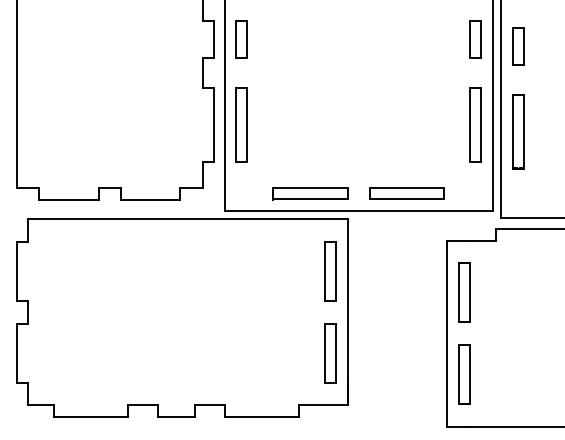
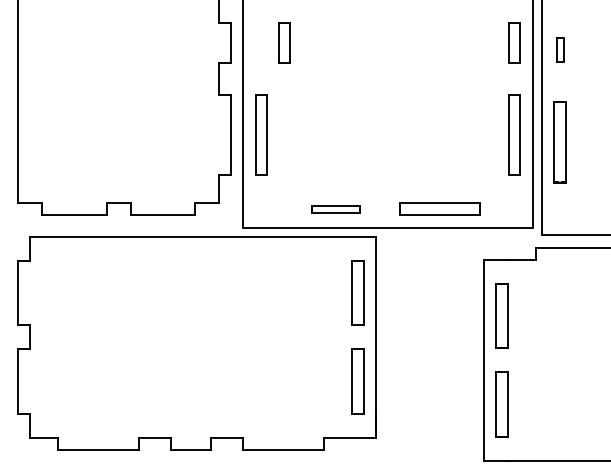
part: (241, 39) -> (284, 42), moved
part: (517, 46) -> (559, 49), size x0.6
part: (310, 193) -> (335, 208), size x0.6

